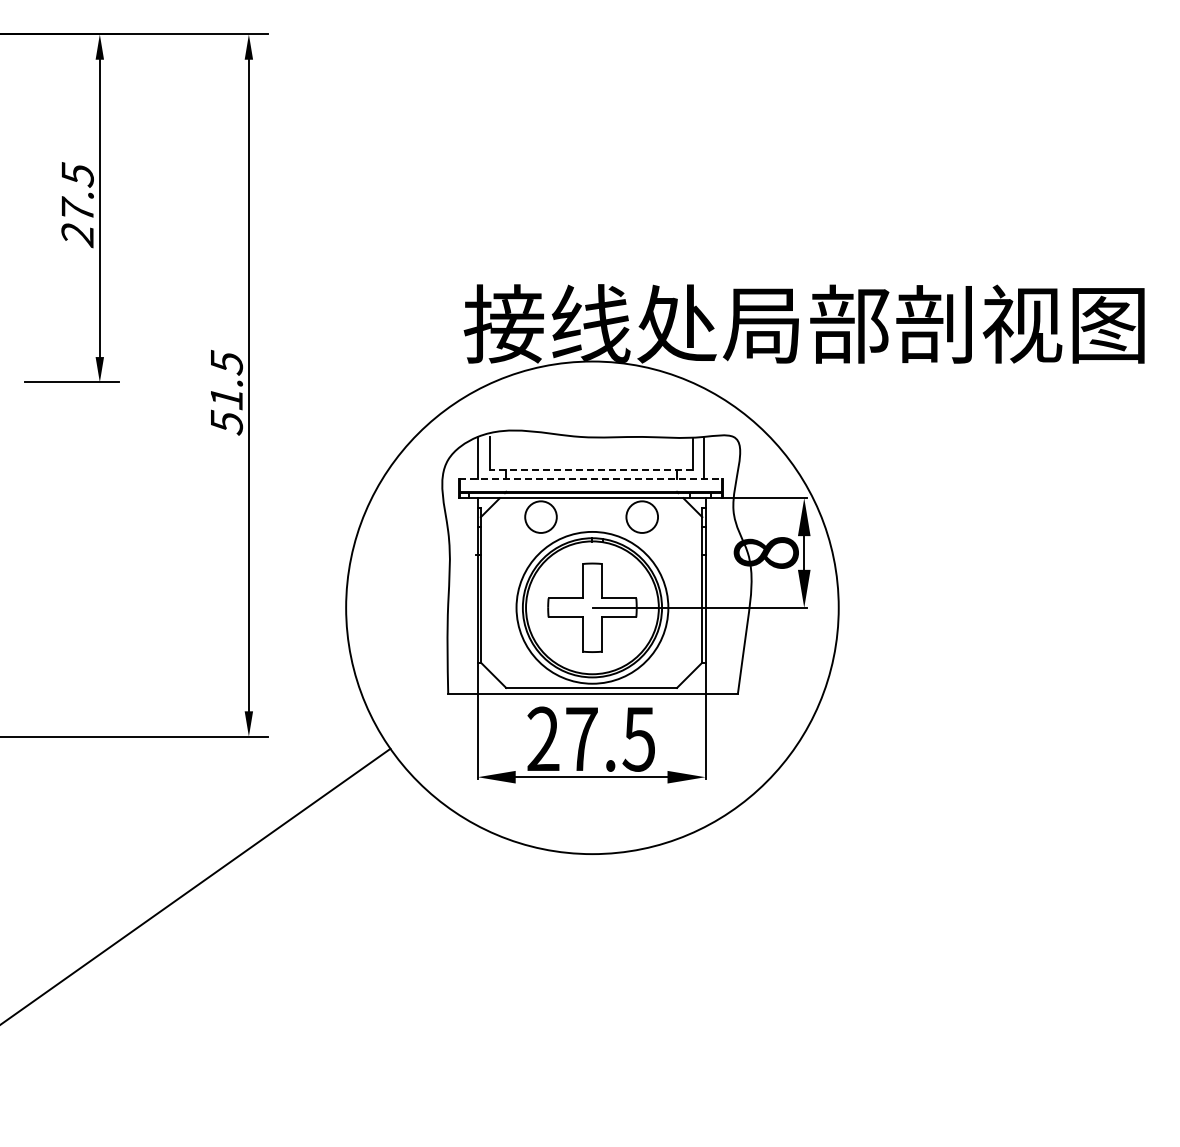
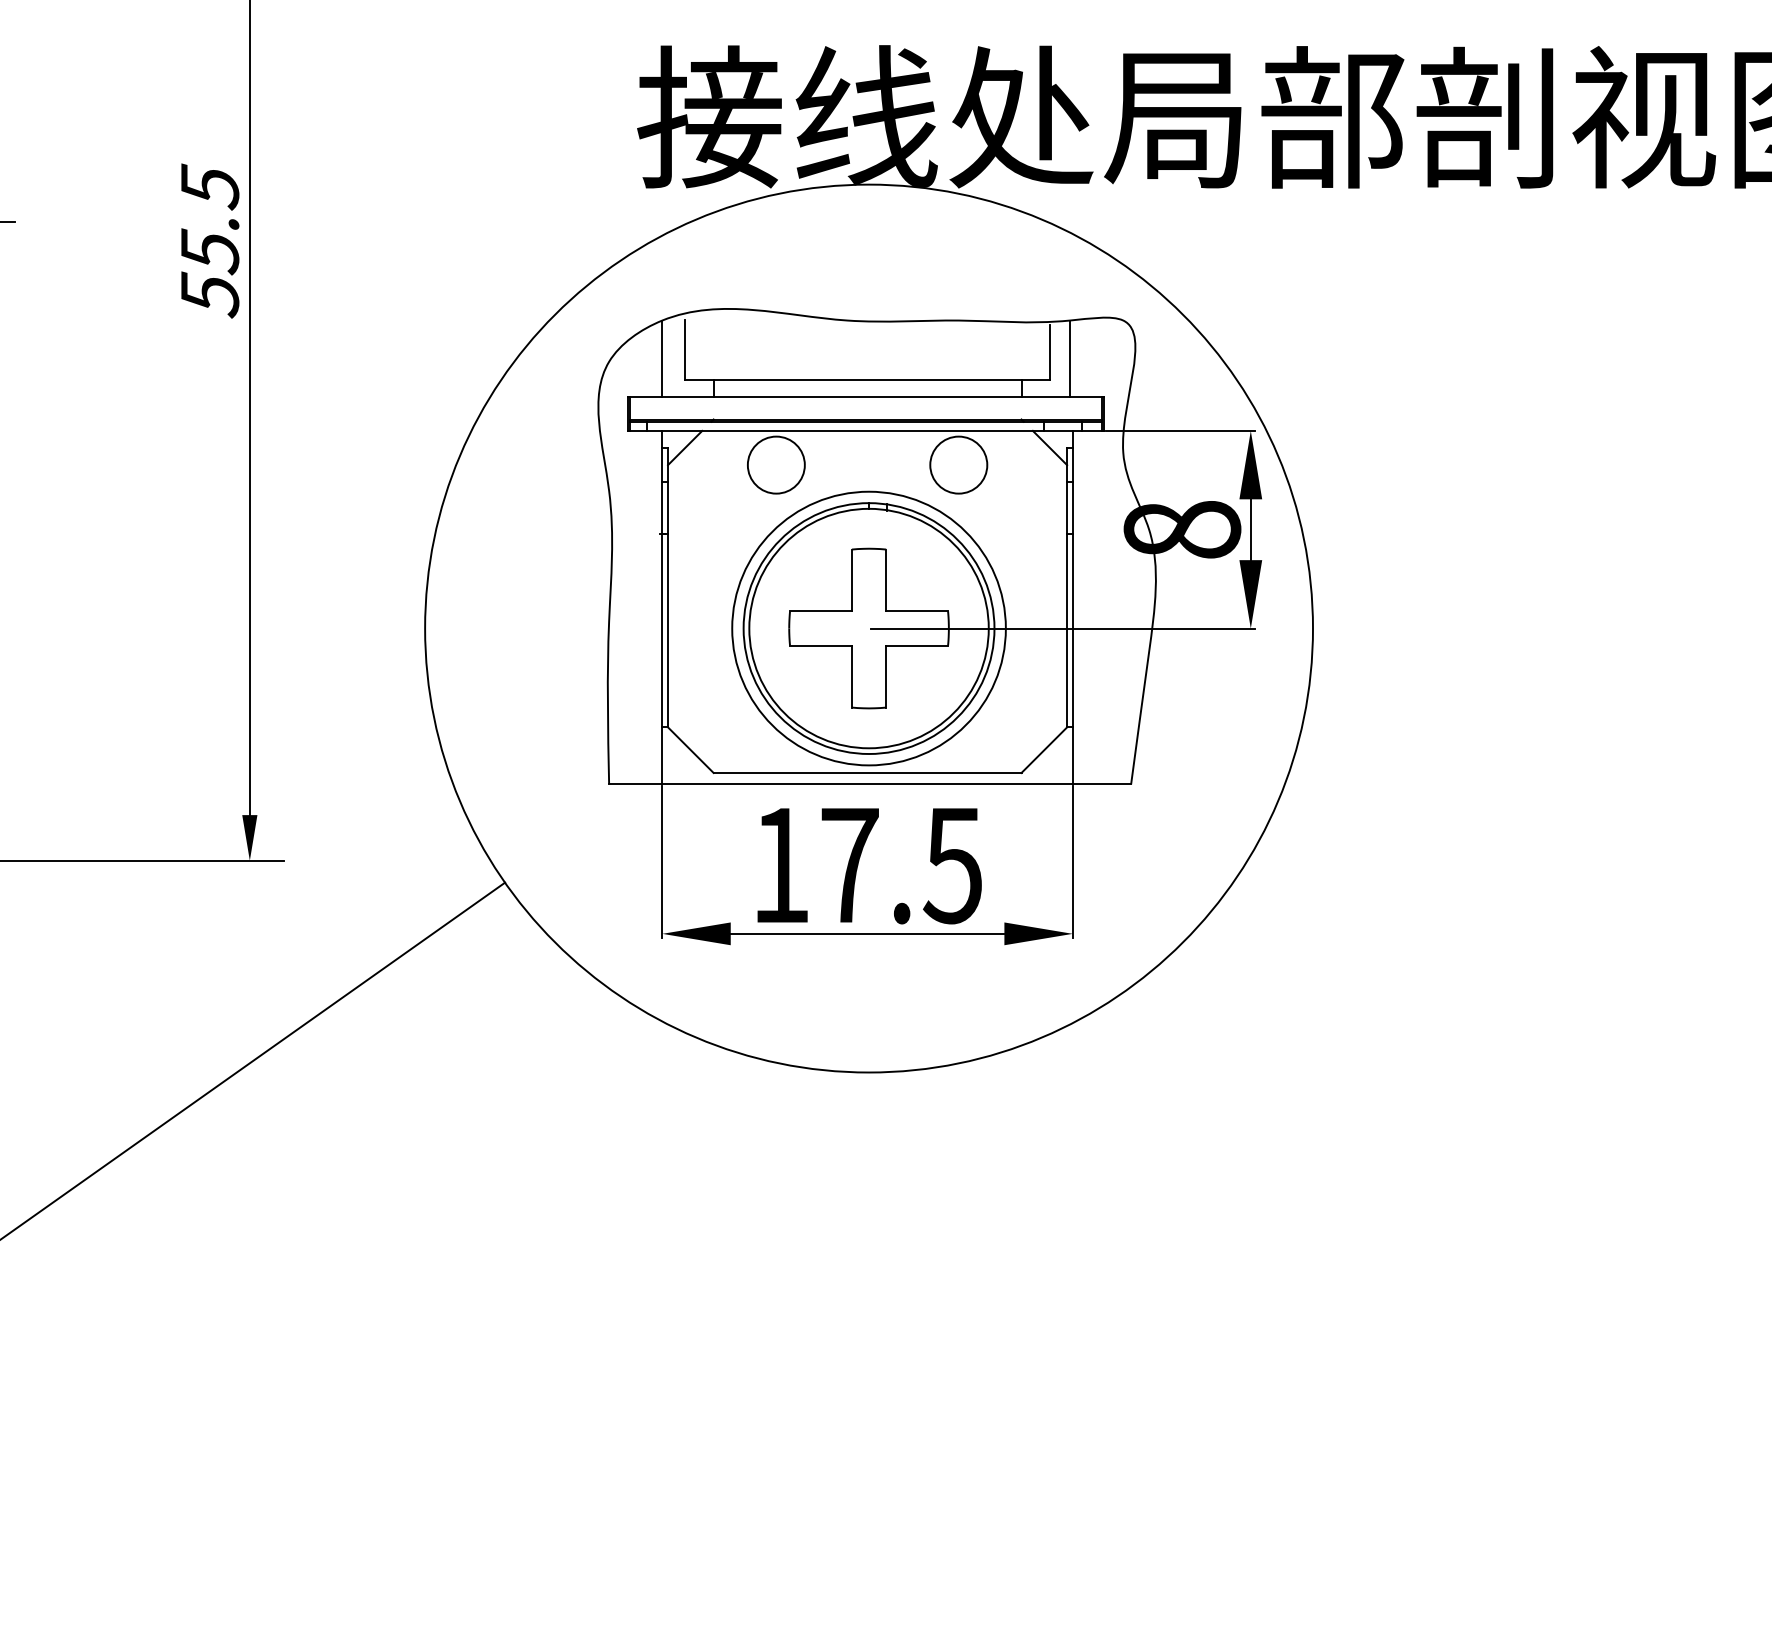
text: (227, 398) -> (211, 251), 51.5 -> 55.5
line: (591, 470) -> (867, 381), dashed -> solid
line: (591, 479) -> (867, 397), dashed -> solid
text: (543, 738) -> (780, 864), 27.5 -> 17.5

